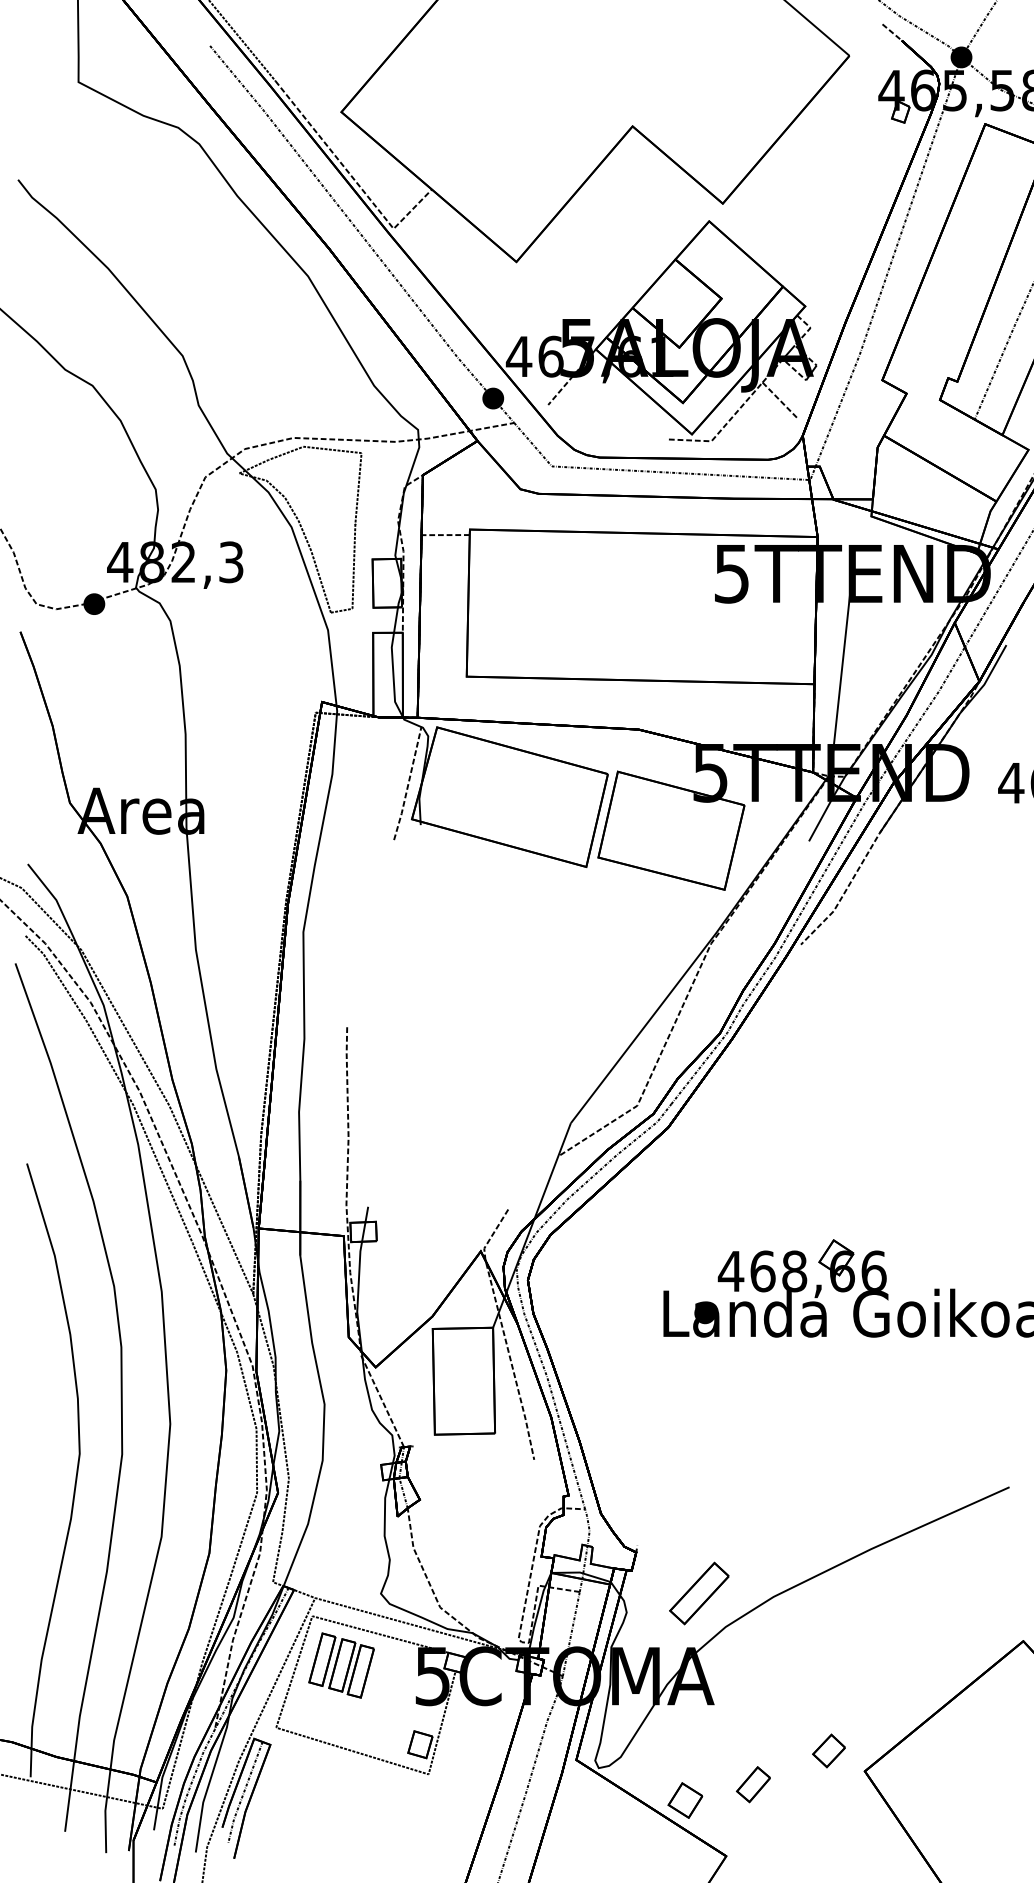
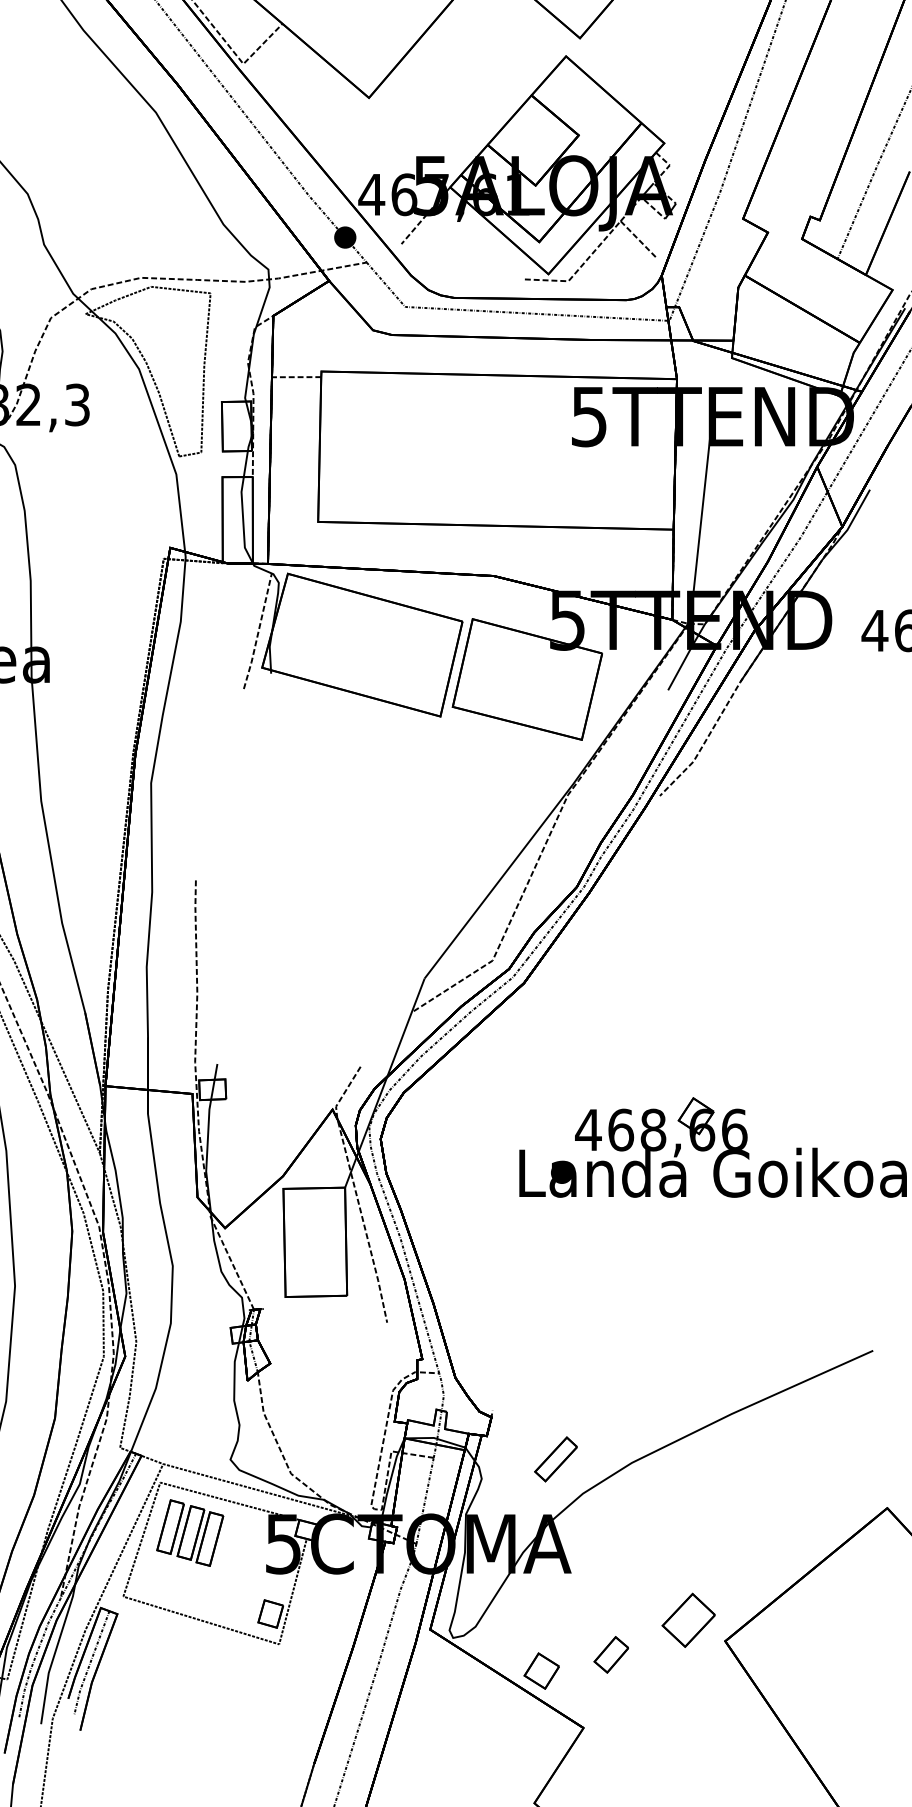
part: (699, 1593) -> (556, 1459), size x0.7
part: (828, 1750) -> (688, 1619), size x1.6

